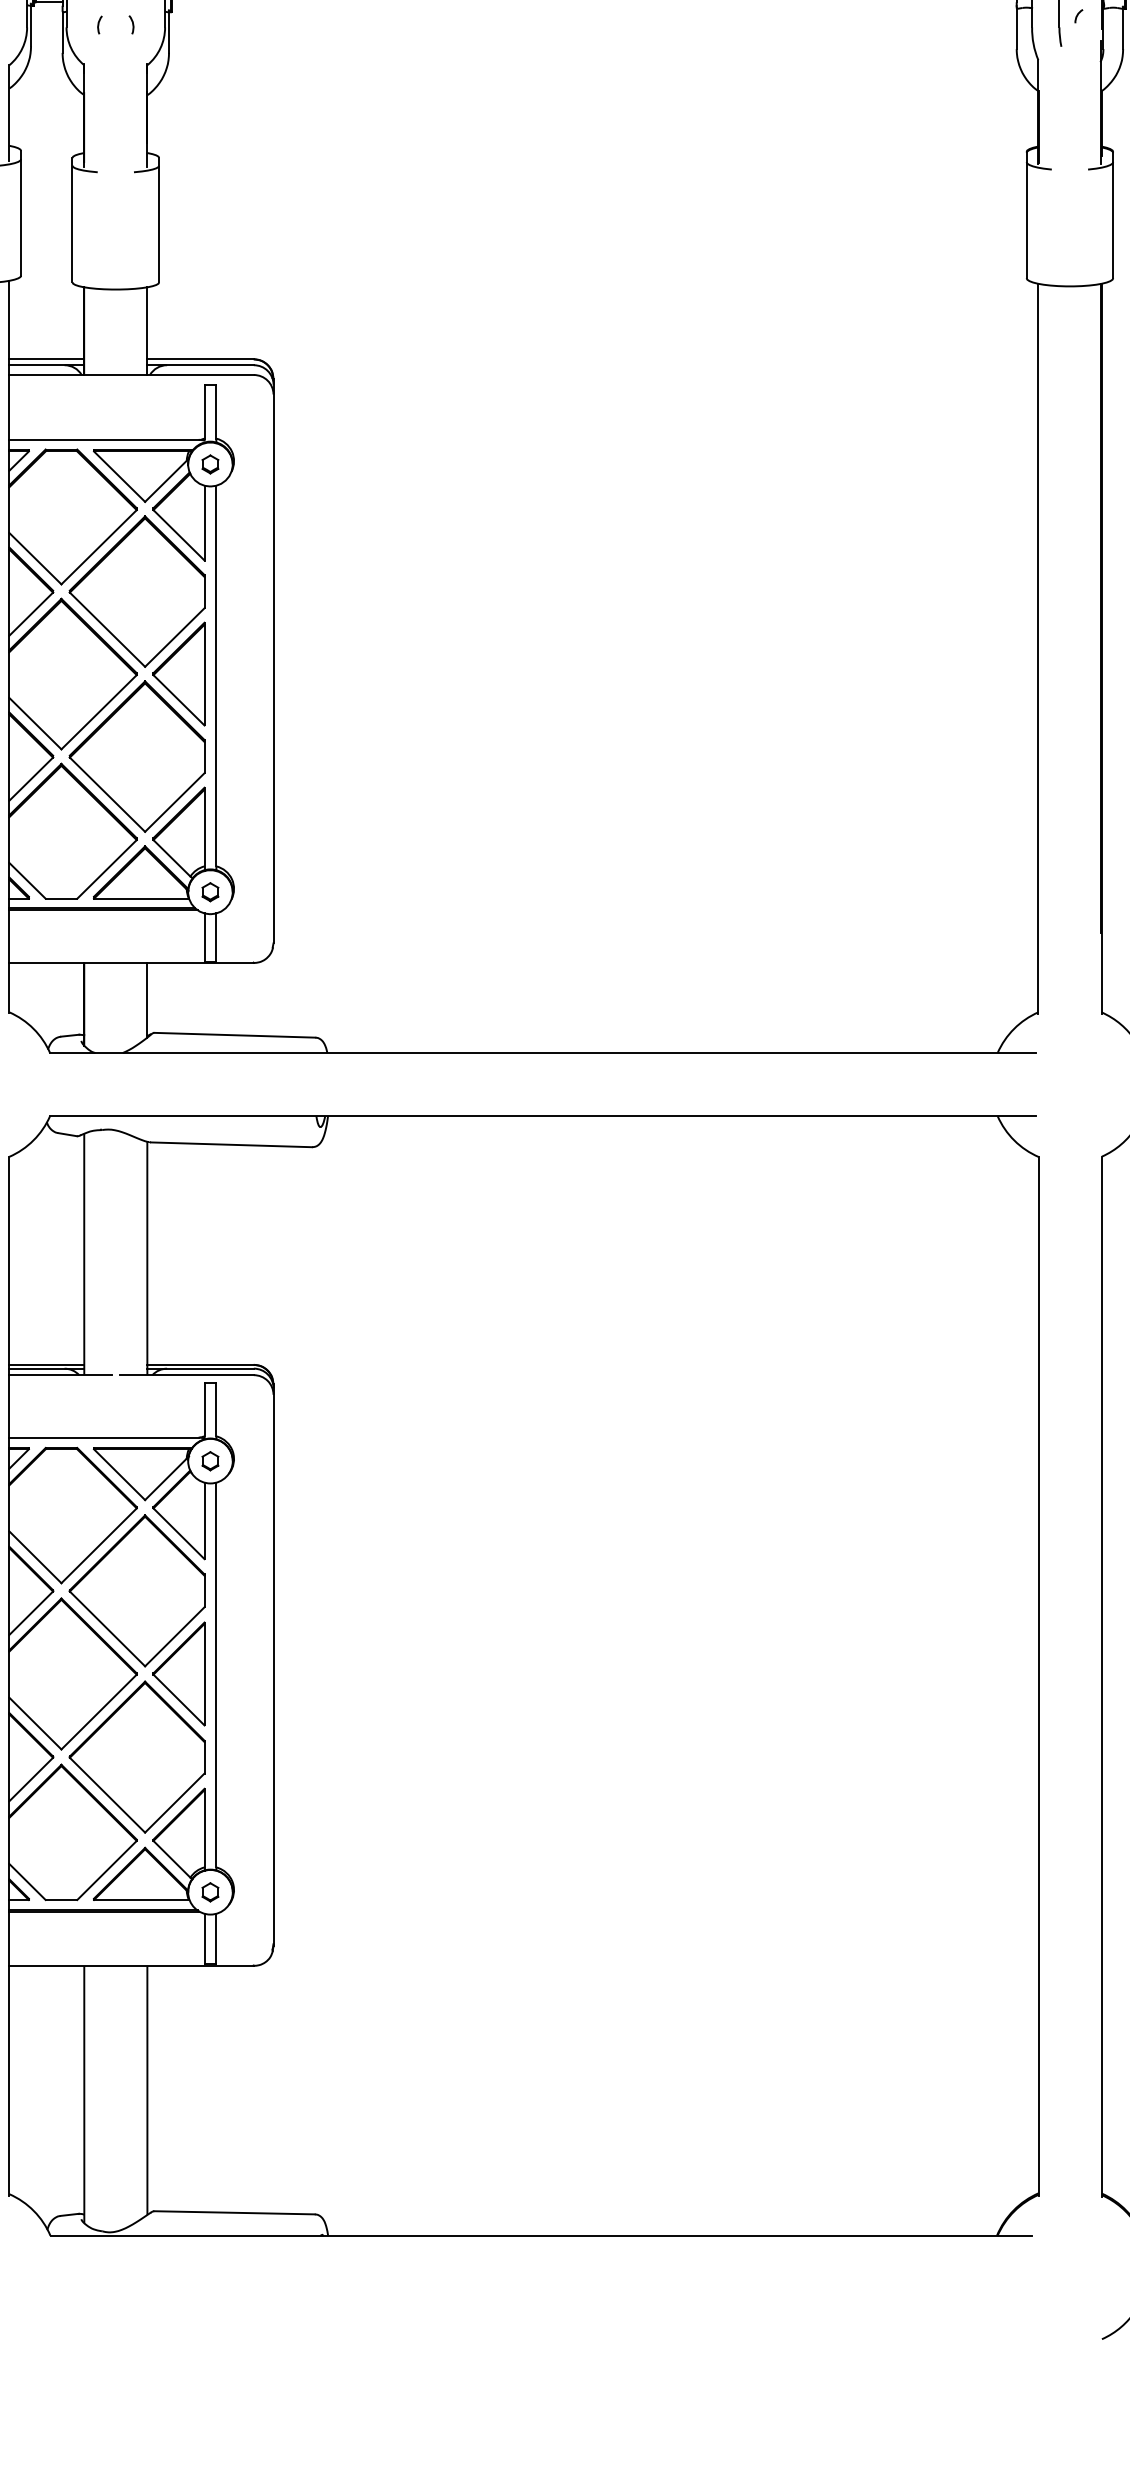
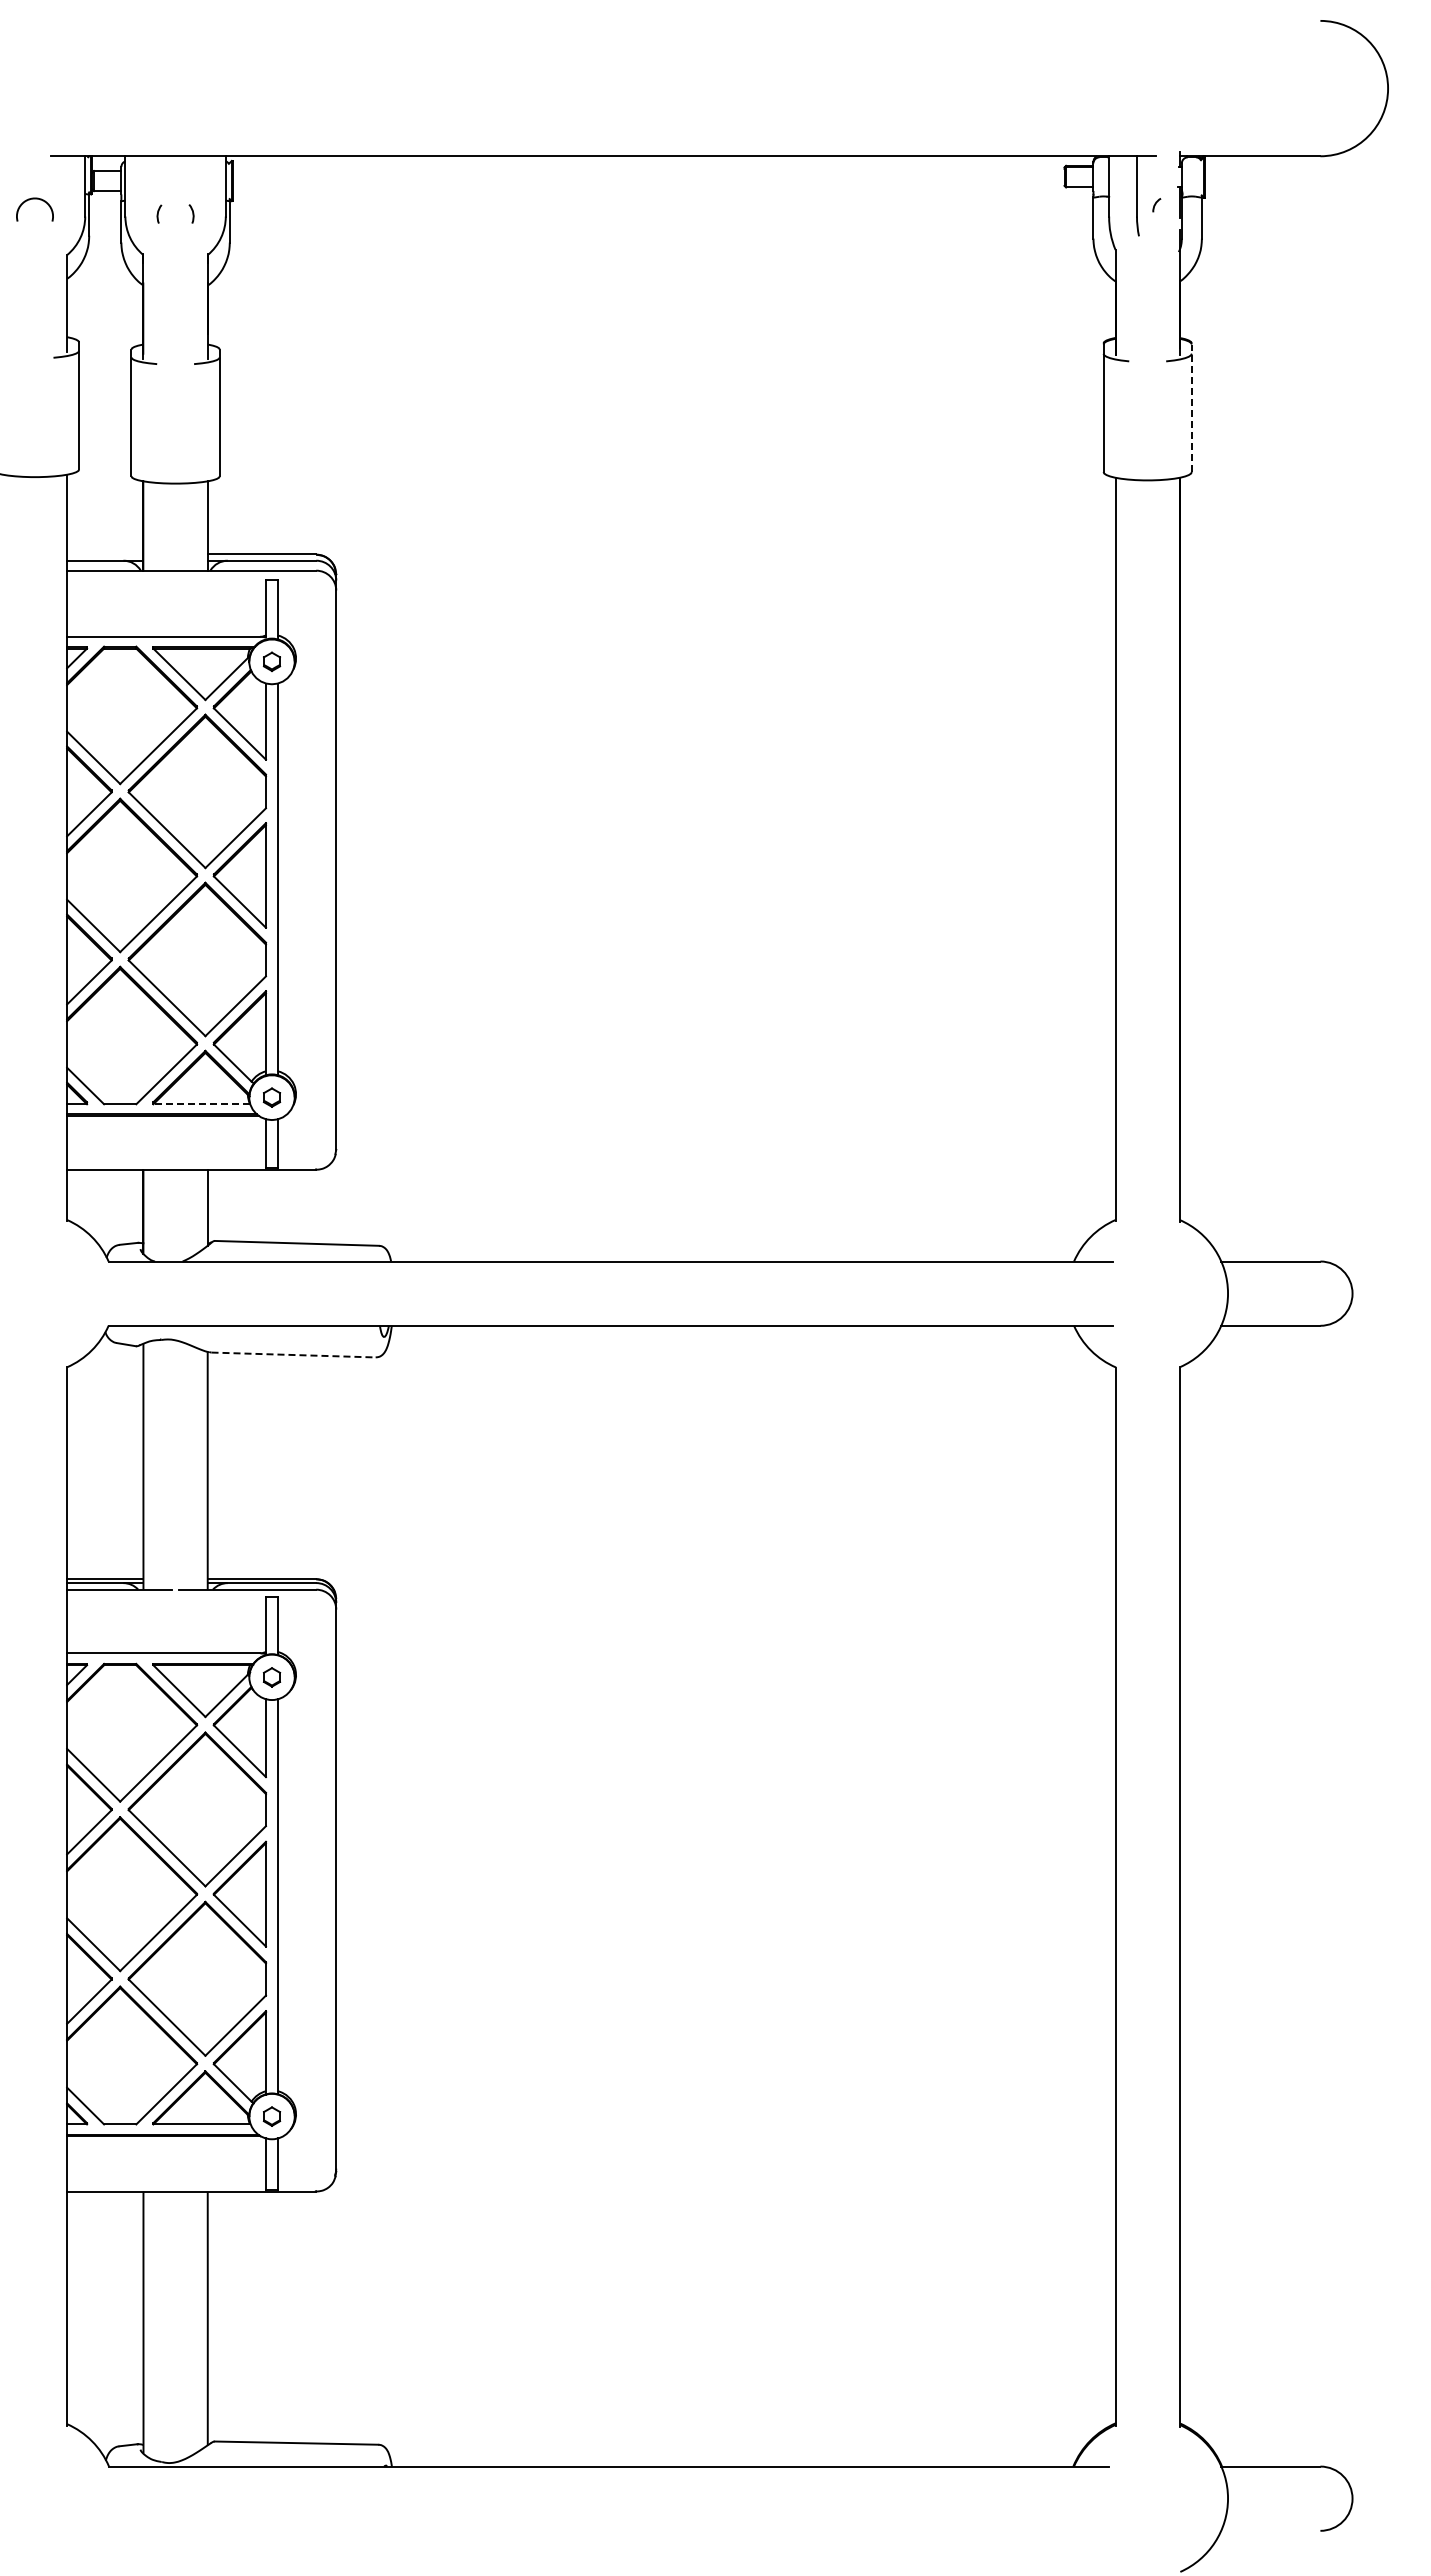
line: (1112, 215) -> (1191, 408), solid -> dashed
line: (47, 359) -> (105, 554), removed
line: (141, 898) -> (201, 1104), solid -> dashed
line: (232, 1145) -> (294, 1355), solid -> dashed

